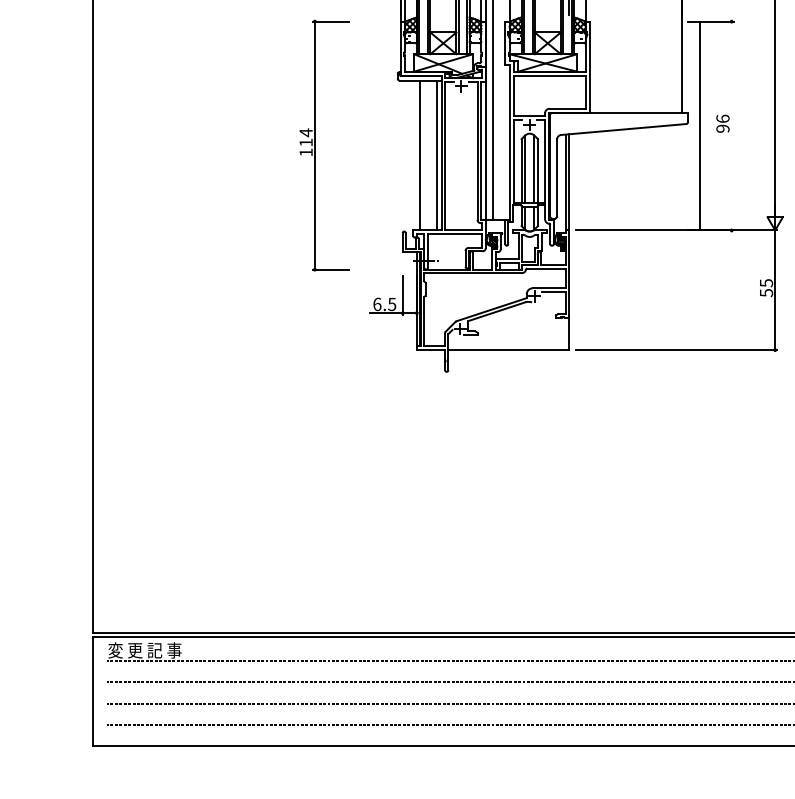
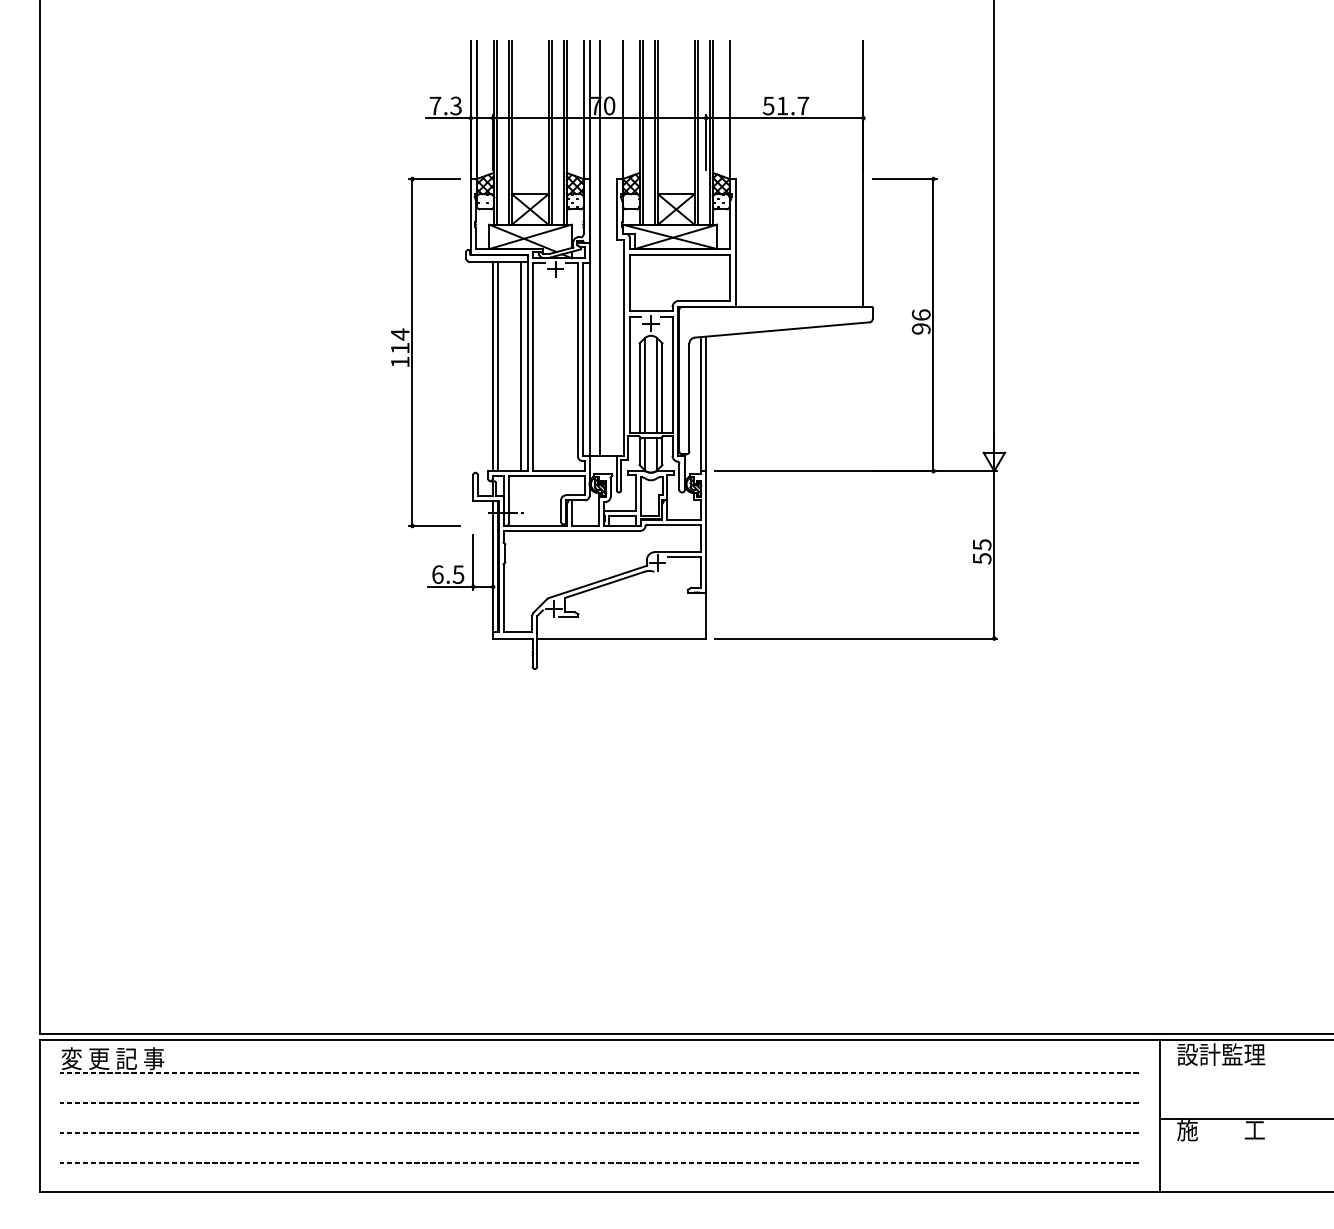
line: (699, 126) -> (933, 325), moved
part: (314, 145) -> (412, 352), moved
line: (417, 155) -> (493, 366), added

